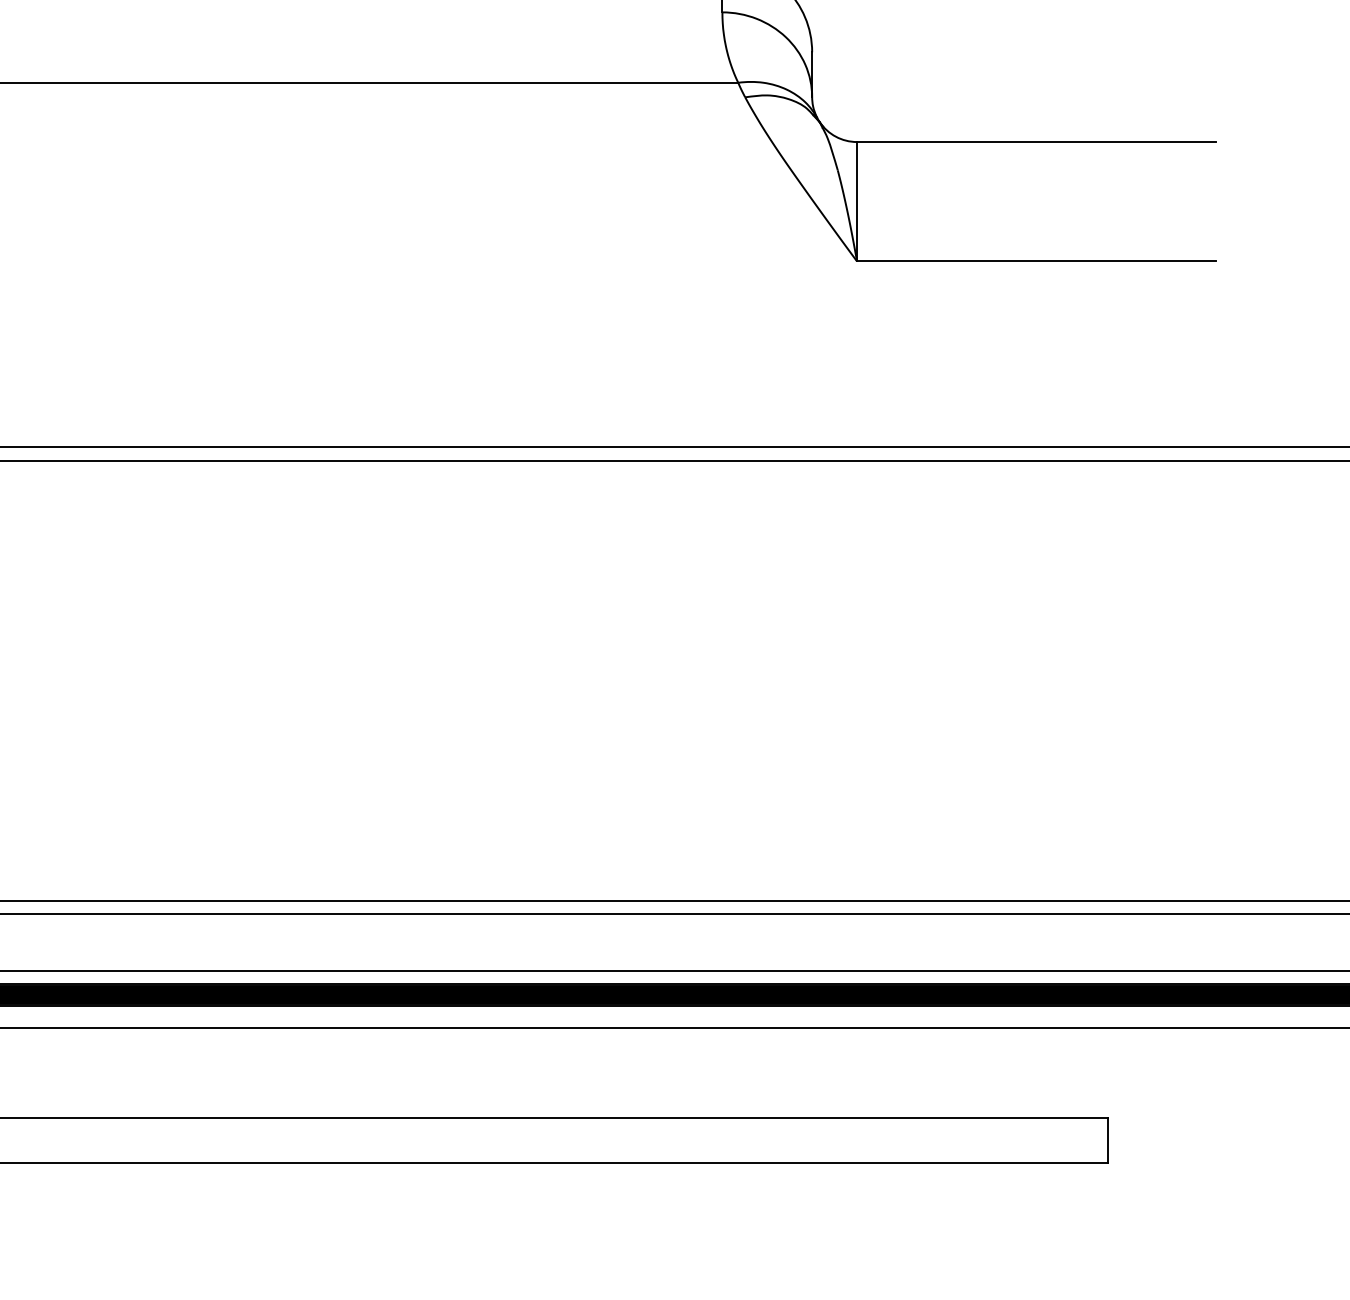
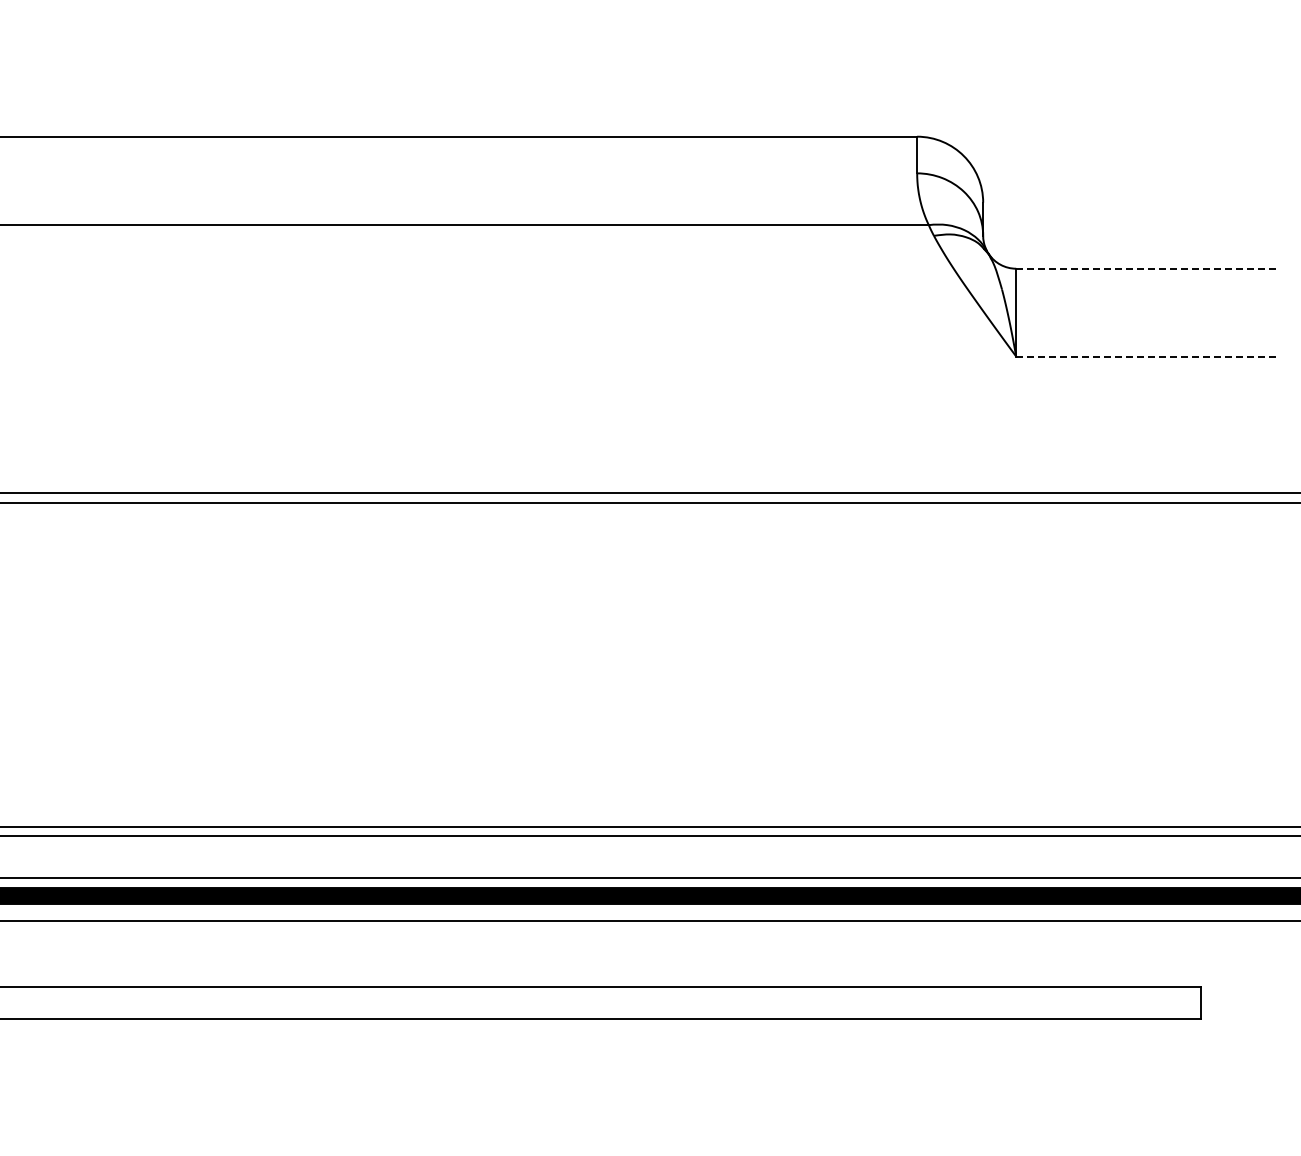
line: (1036, 141) -> (1148, 268), solid -> dashed
line: (1036, 261) -> (1148, 356), solid -> dashed

